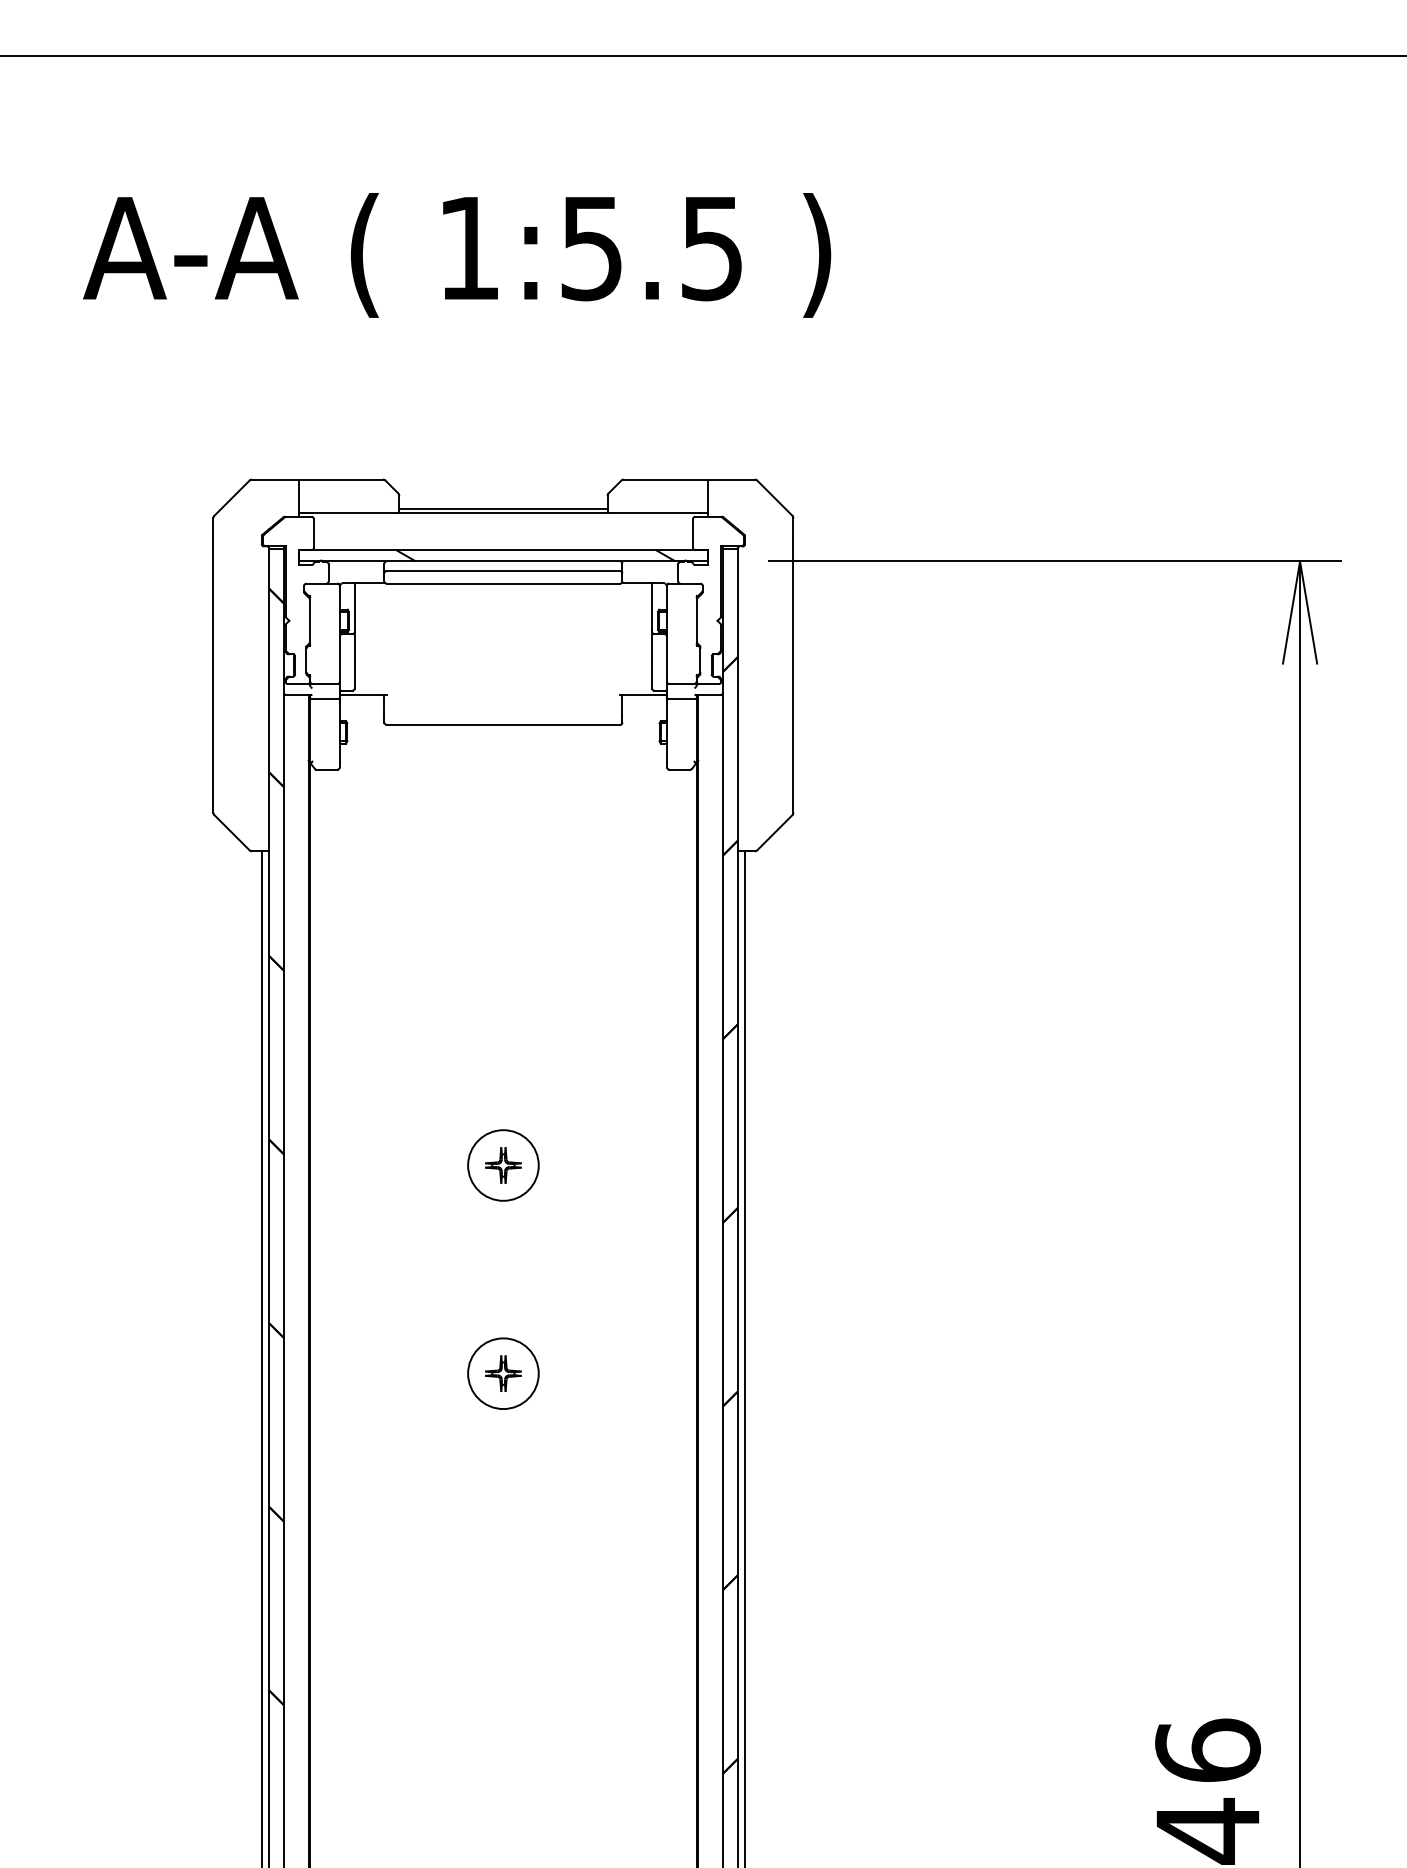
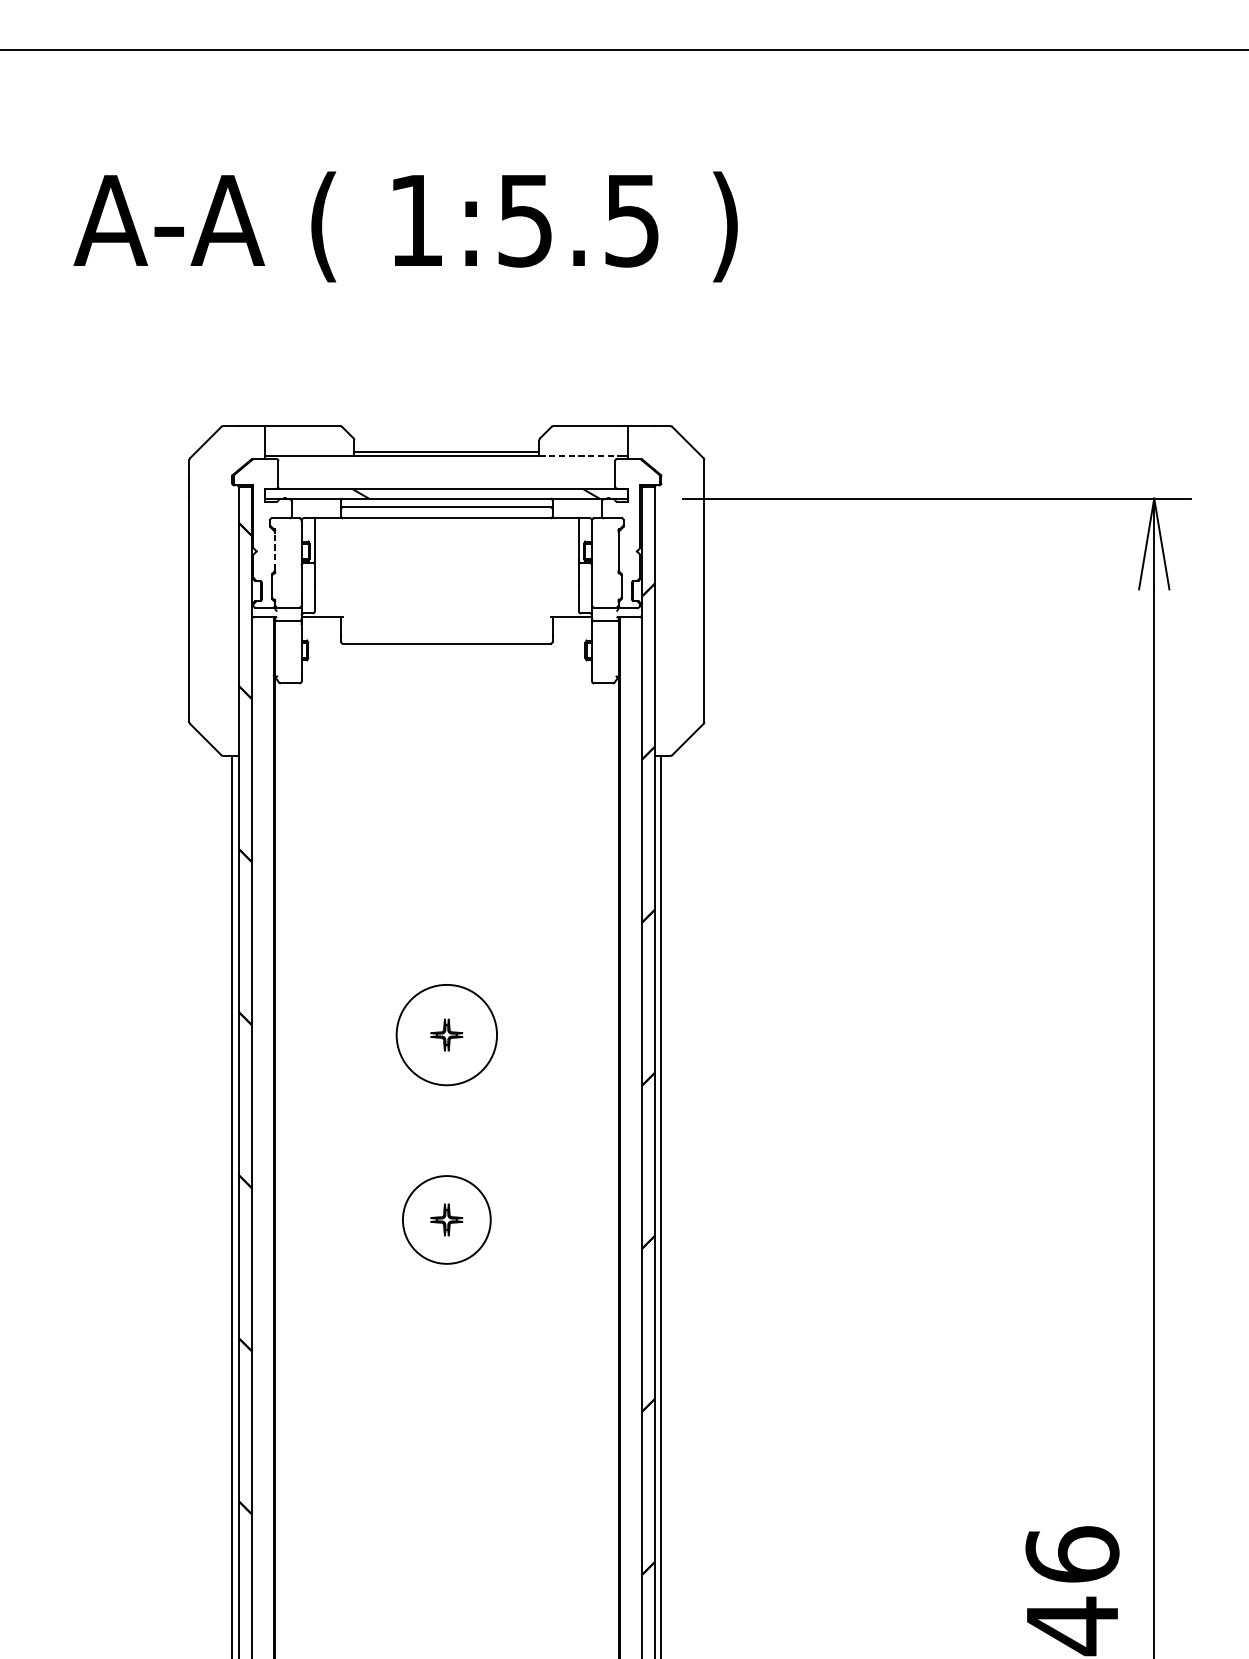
line: (654, 513) -> (580, 456), solid -> dashed
line: (310, 620) -> (275, 551), solid -> dashed
circle: (503, 1165) -> (446, 1035), size x1.6
circle: (503, 1373) -> (446, 1219), size x1.4

